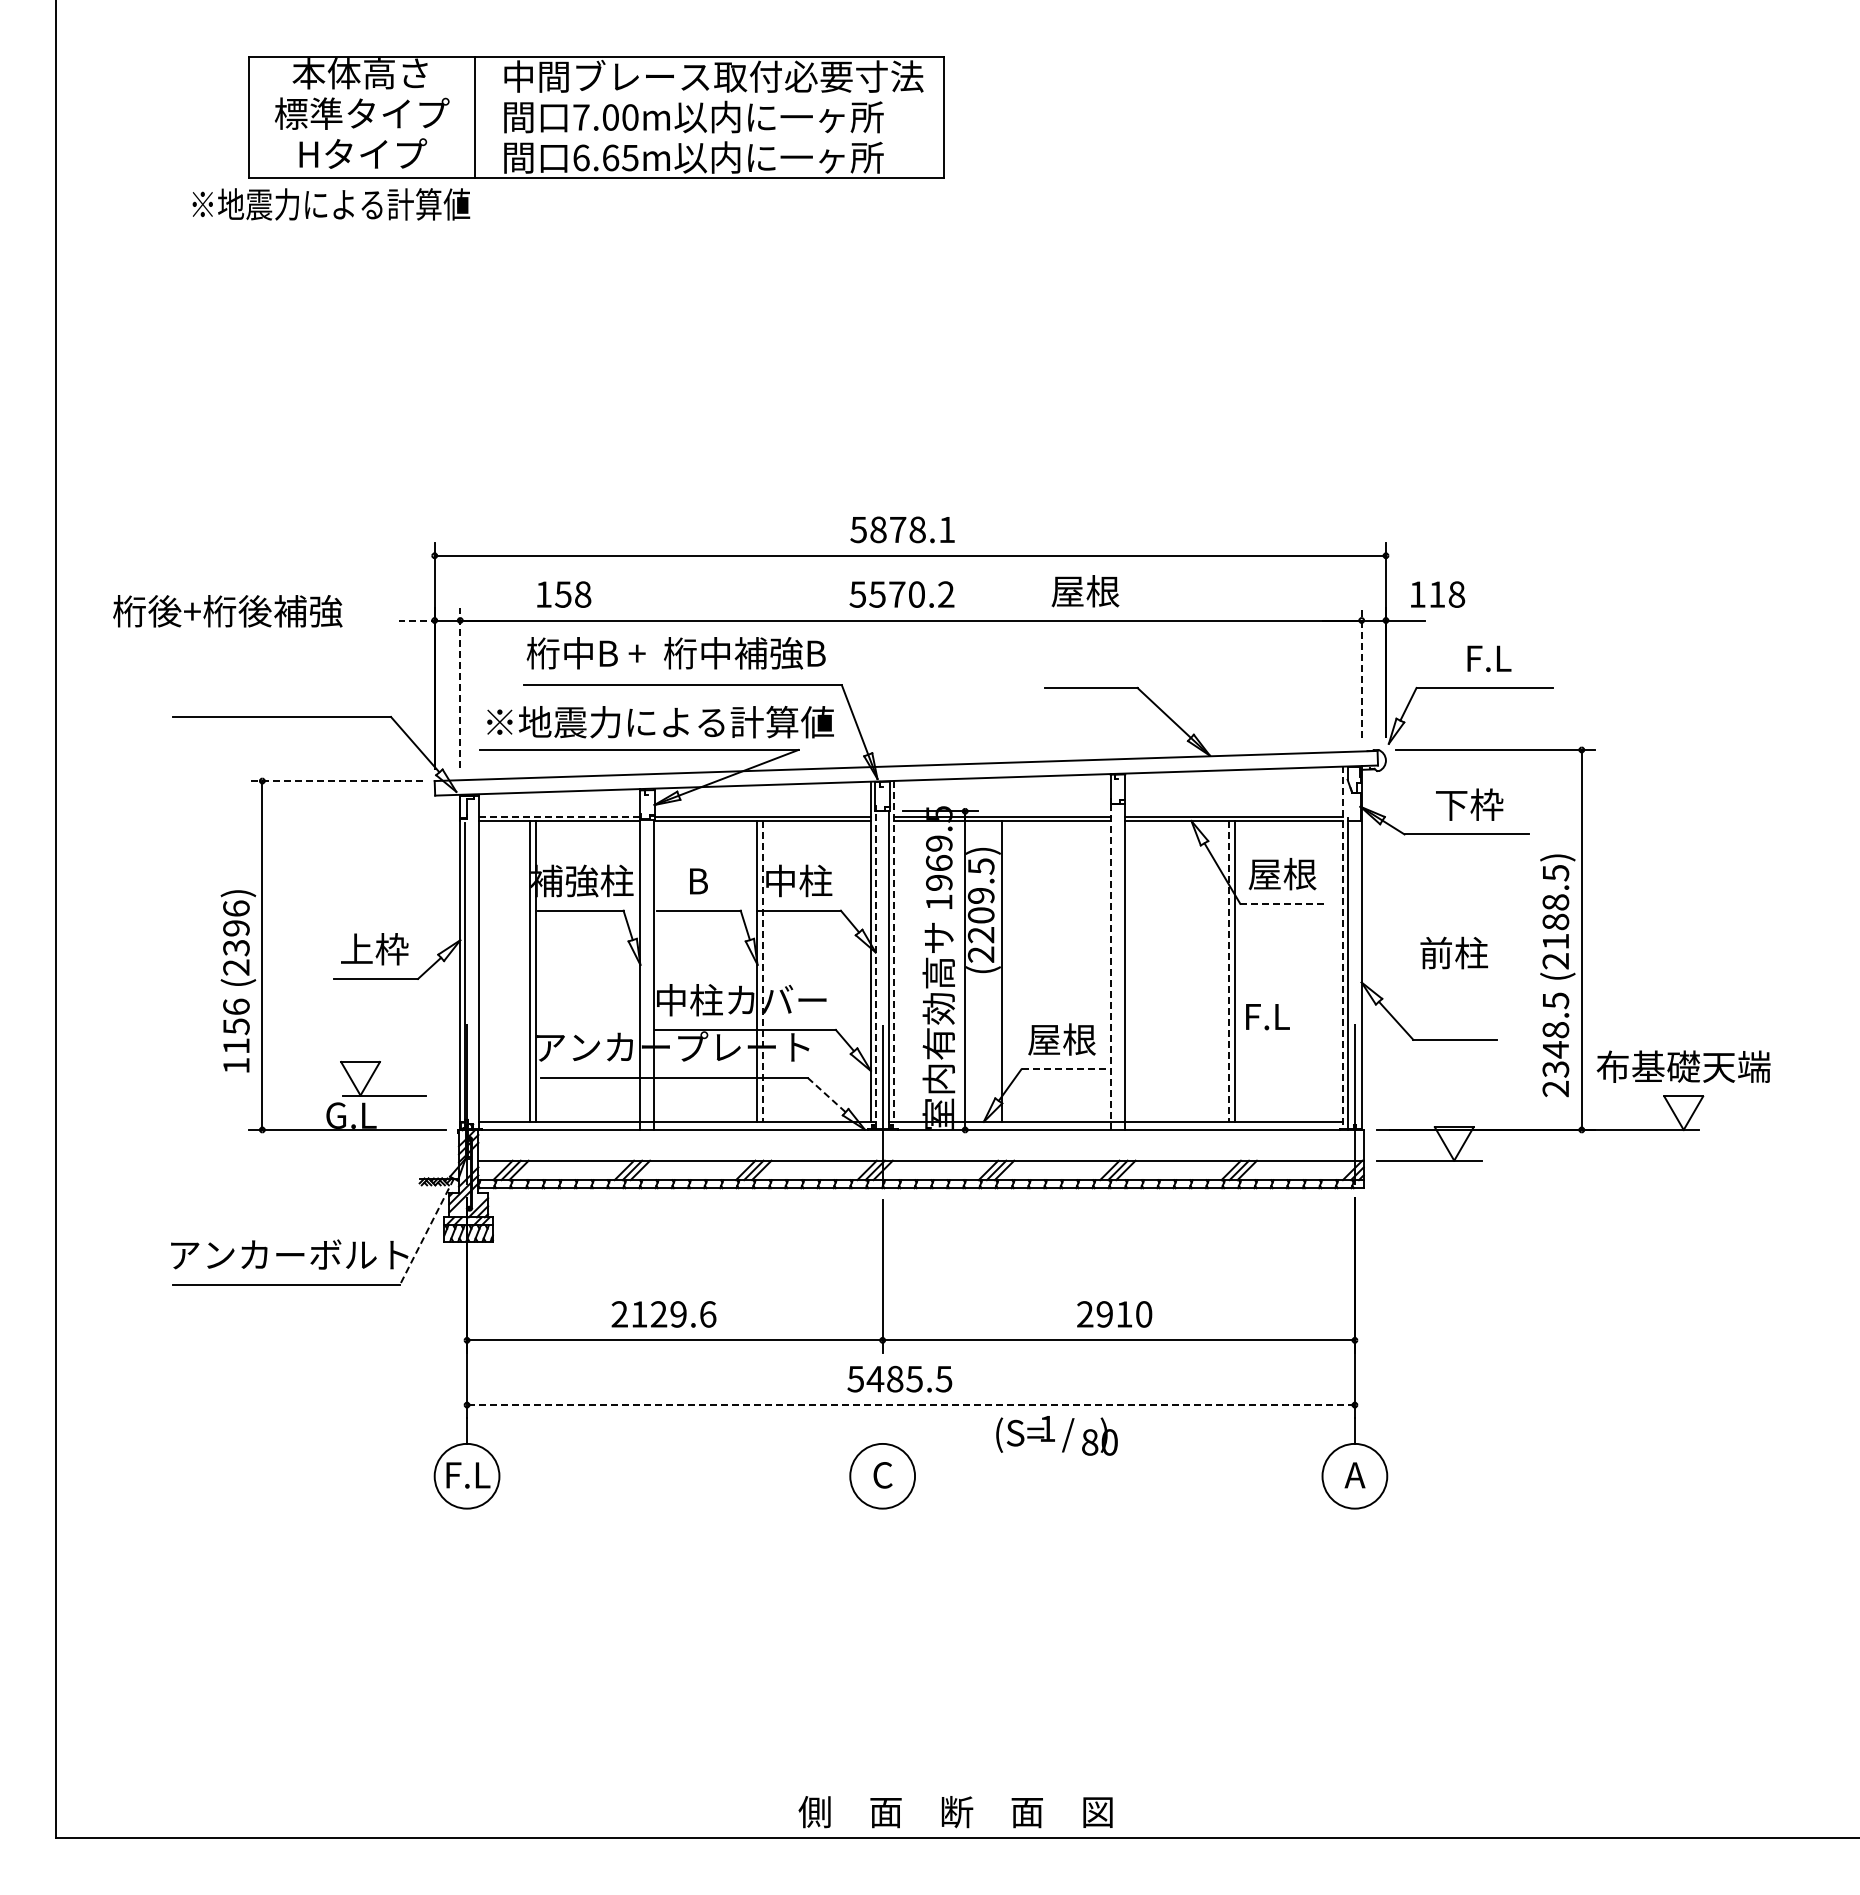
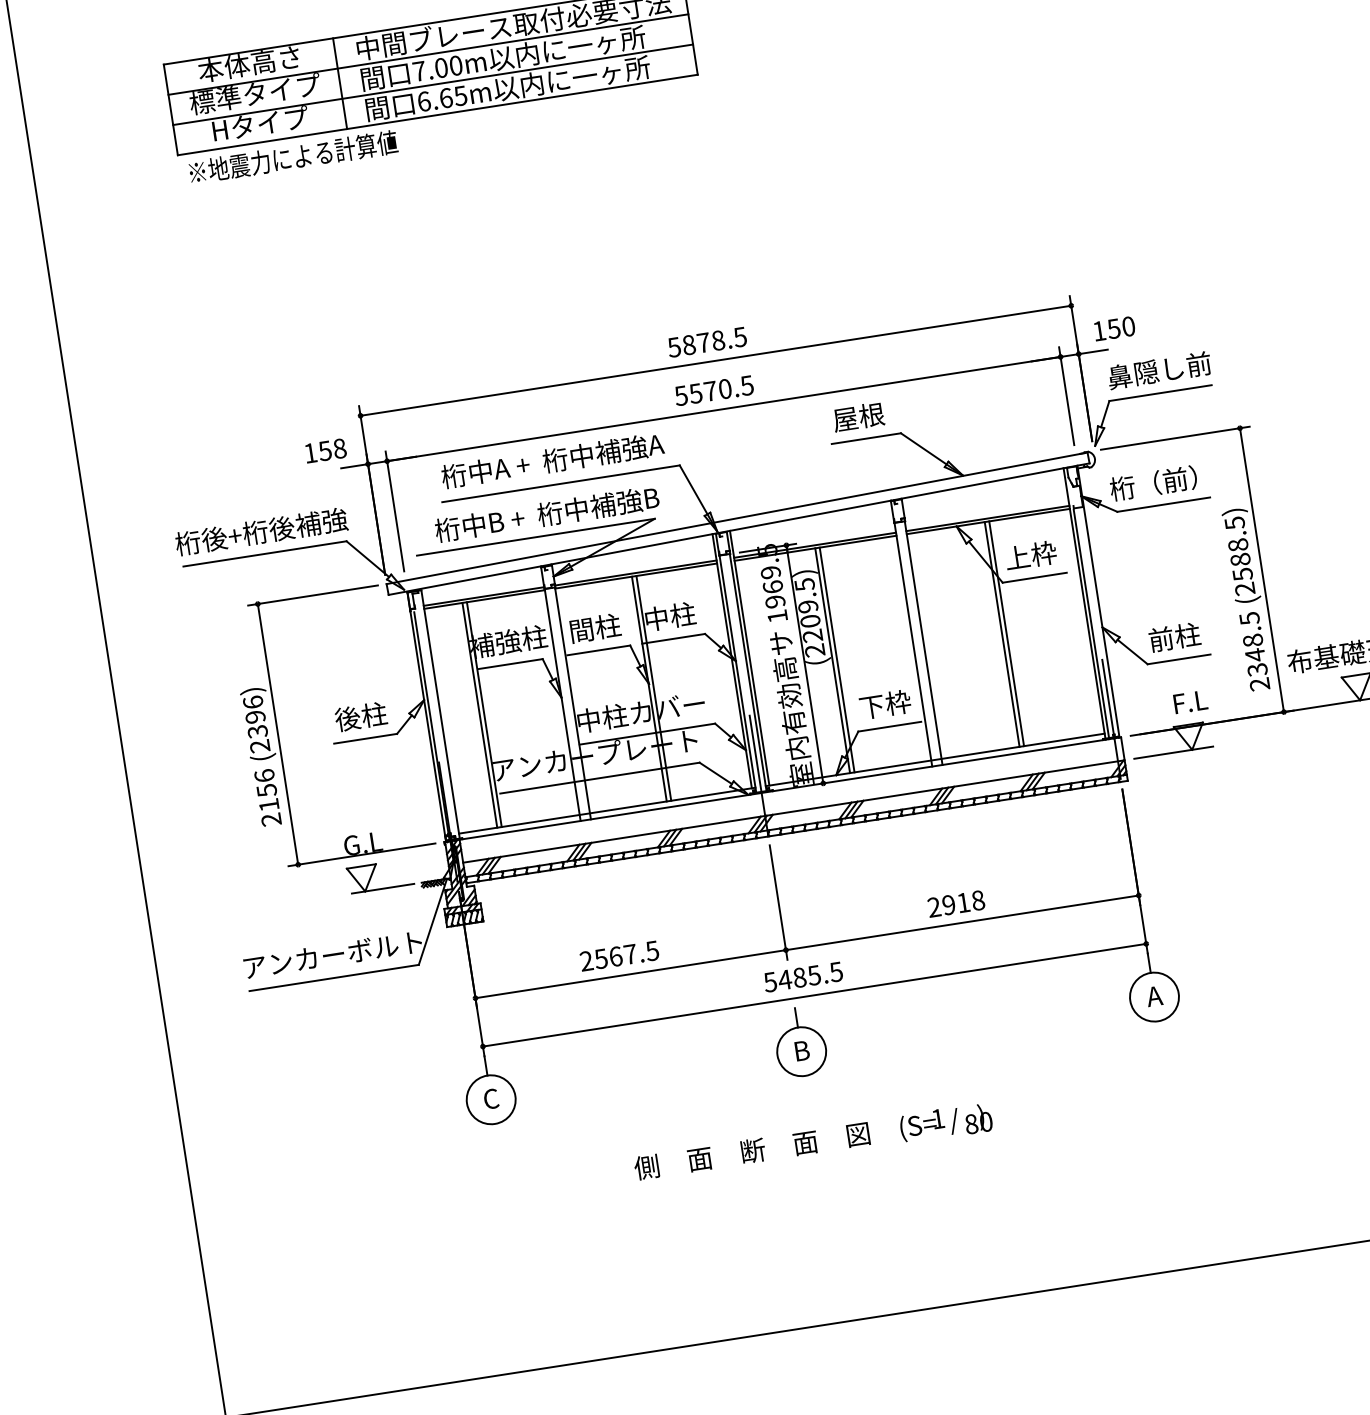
line: (596, 97) -> (428, 54), added
line: (596, 137) -> (433, 84), added
text: (331, 204) -> (293, 157), moved
text: (946, 530) -> (740, 337), 5878.1 -> 5878.5
text: (1085, 591) -> (858, 417), moved
text: (564, 594) -> (326, 450), moved
text: (945, 594) -> (746, 385), 5570.2 -> 5570.5
text: (1446, 594) -> (1120, 327), 118 -> 150
text: (227, 611) -> (261, 531), moved
line: (417, 620) -> (355, 466), dashed -> solid
text: (675, 653) -> (551, 460), 桁中B +  桁中補強B -> 桁中A +  桁中補強A
text: (1487, 658) -> (1158, 370), F.L -> 鼻隠し前
line: (1361, 672) -> (1066, 395), dashed -> solid
line: (460, 687) -> (395, 511), dashed -> solid
text: (660, 721) -> (548, 513), ※地震力による計算値 -> 桁中B +  桁中補強B
line: (336, 781) -> (313, 595), dashed -> solid
text: (1457, 804) -> (1153, 483), 下枠 -> 桁（前）
line: (559, 816) -> (483, 596), dashed -> solid
text: (1282, 874) -> (1030, 555), 屋根 -> 上枠
text: (698, 880) -> (595, 627), B -> 間柱
line: (1283, 903) -> (1034, 577), dashed -> solid
text: (1556, 941) -> (1243, 574), (2188.5) -> (2588.5)
line: (1343, 948) -> (1084, 604), dashed -> solid
text: (374, 949) -> (361, 716), 上枠 -> 後柱
line: (894, 951) -> (749, 658), dashed -> solid
text: (1453, 952) -> (1174, 636), moved
line: (1111, 966) -> (913, 644), dashed -> solid
line: (875, 969) -> (737, 673), dashed -> solid
line: (762, 971) -> (653, 688), dashed -> solid
line: (1008, 971) -> (837, 660), added
line: (1229, 971) -> (1002, 634), dashed -> solid
text: (1267, 1017) -> (1190, 702), moved
text: (1061, 1039) -> (884, 704), 屋根 -> 下枠
text: (236, 1065) -> (271, 819), 1156 -> 2156
line: (1064, 1069) -> (890, 726), dashed -> solid
part: (374, 1073) -> (373, 873), moved
line: (826, 1095) -> (715, 773), dashed -> solid
line: (426, 1232) -> (432, 922), dashed -> solid
text: (673, 1314) -> (626, 955), 2129.6 -> 2567.5
text: (1144, 1314) -> (978, 900), 2910 -> 2918
line: (910, 1405) -> (814, 995), dashed -> solid
line: (882, 1430) -> (796, 1017), added
text: (1056, 1435) -> (945, 1122), moved
text: (468, 1475) -> (492, 1099), F.L -> C
text: (882, 1475) -> (801, 1051), C -> B
text: (955, 1812) -> (751, 1151), moved

